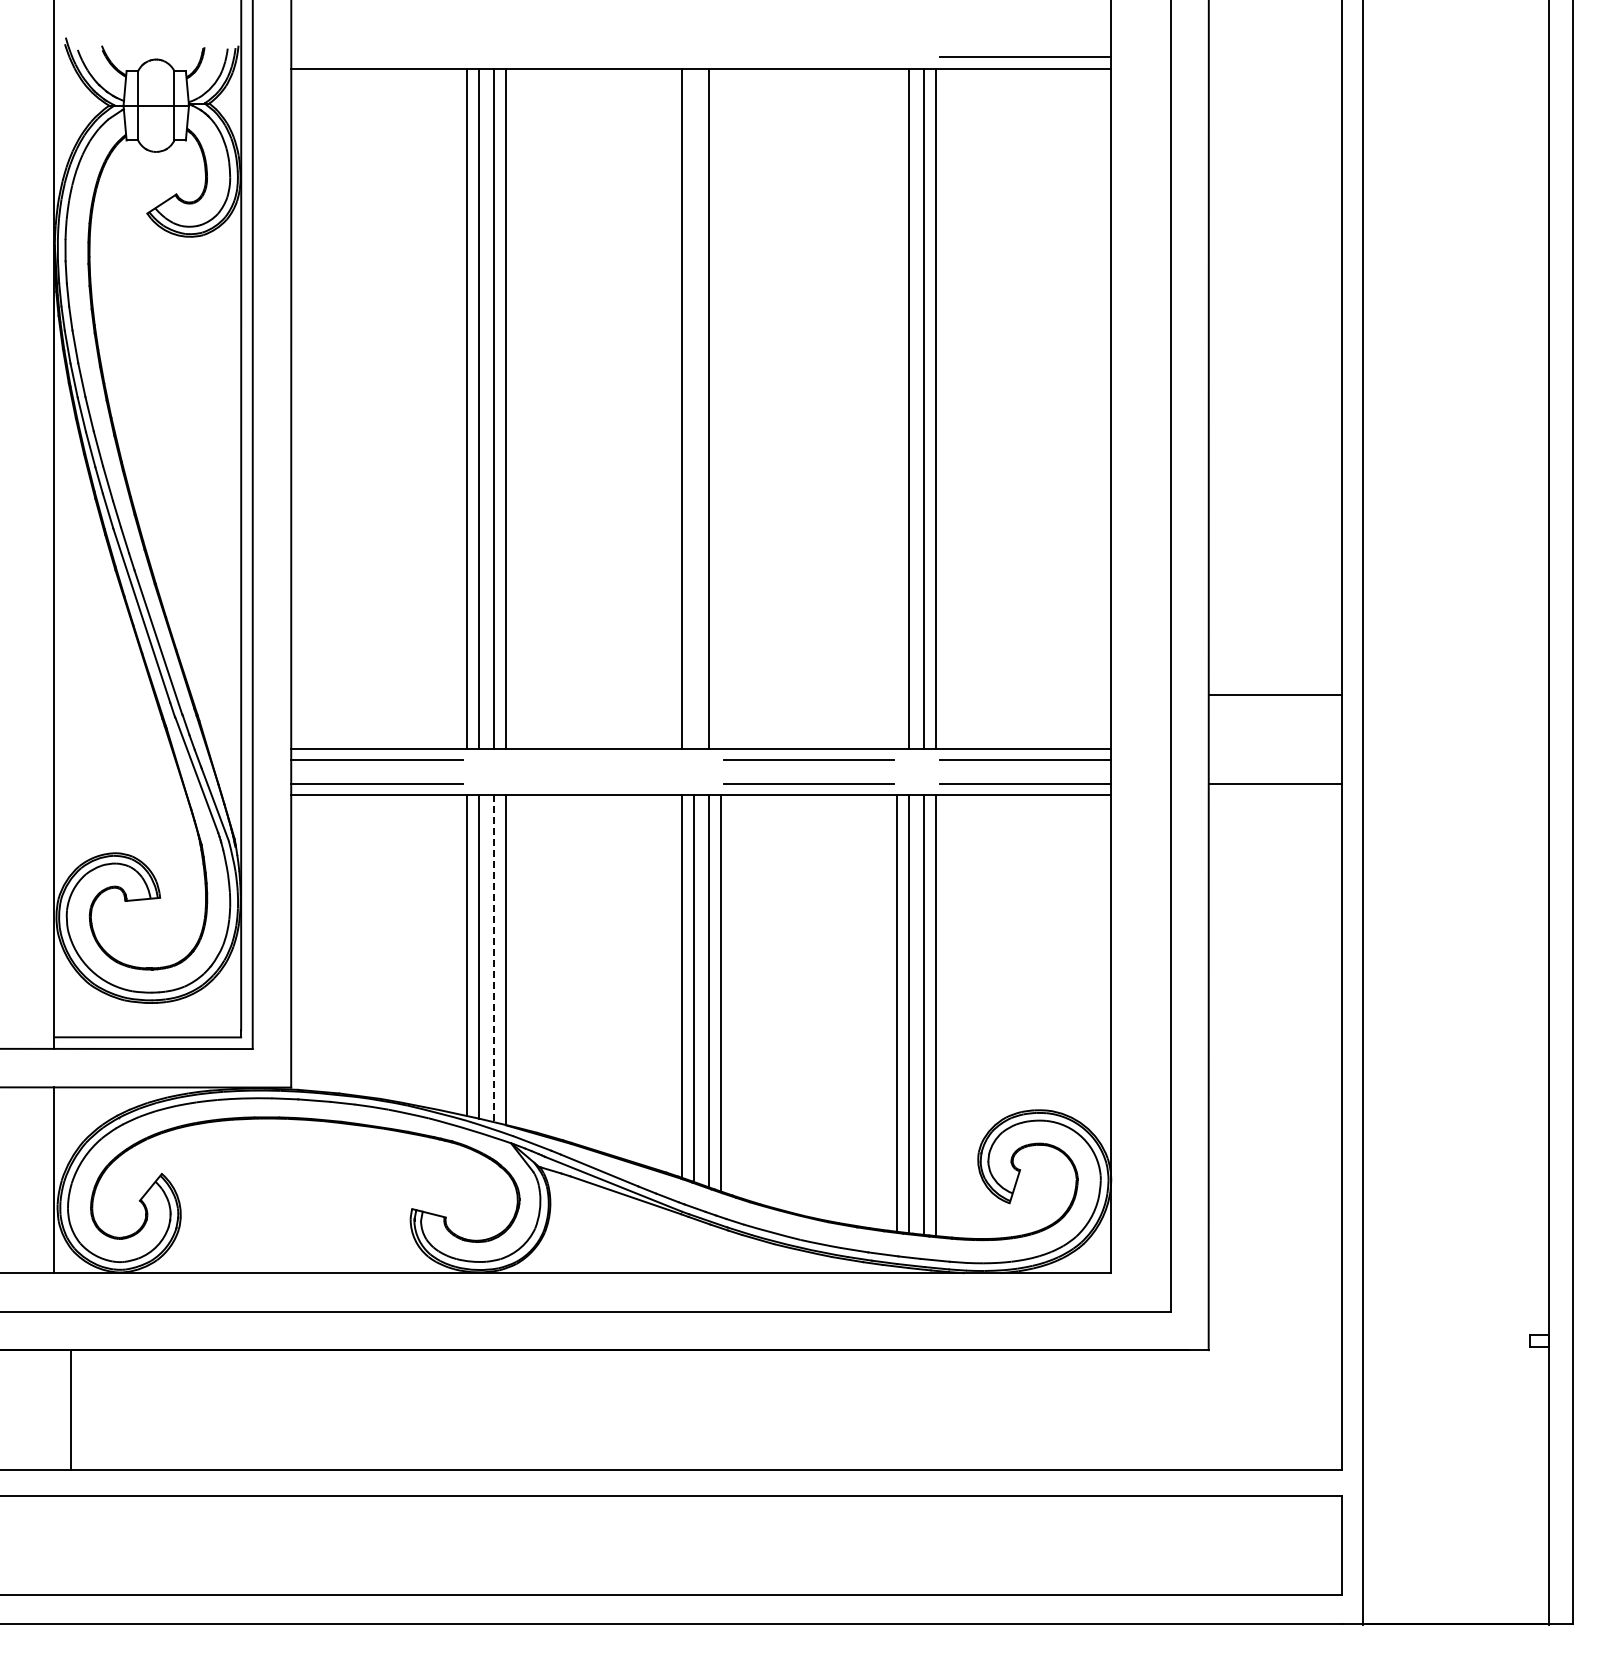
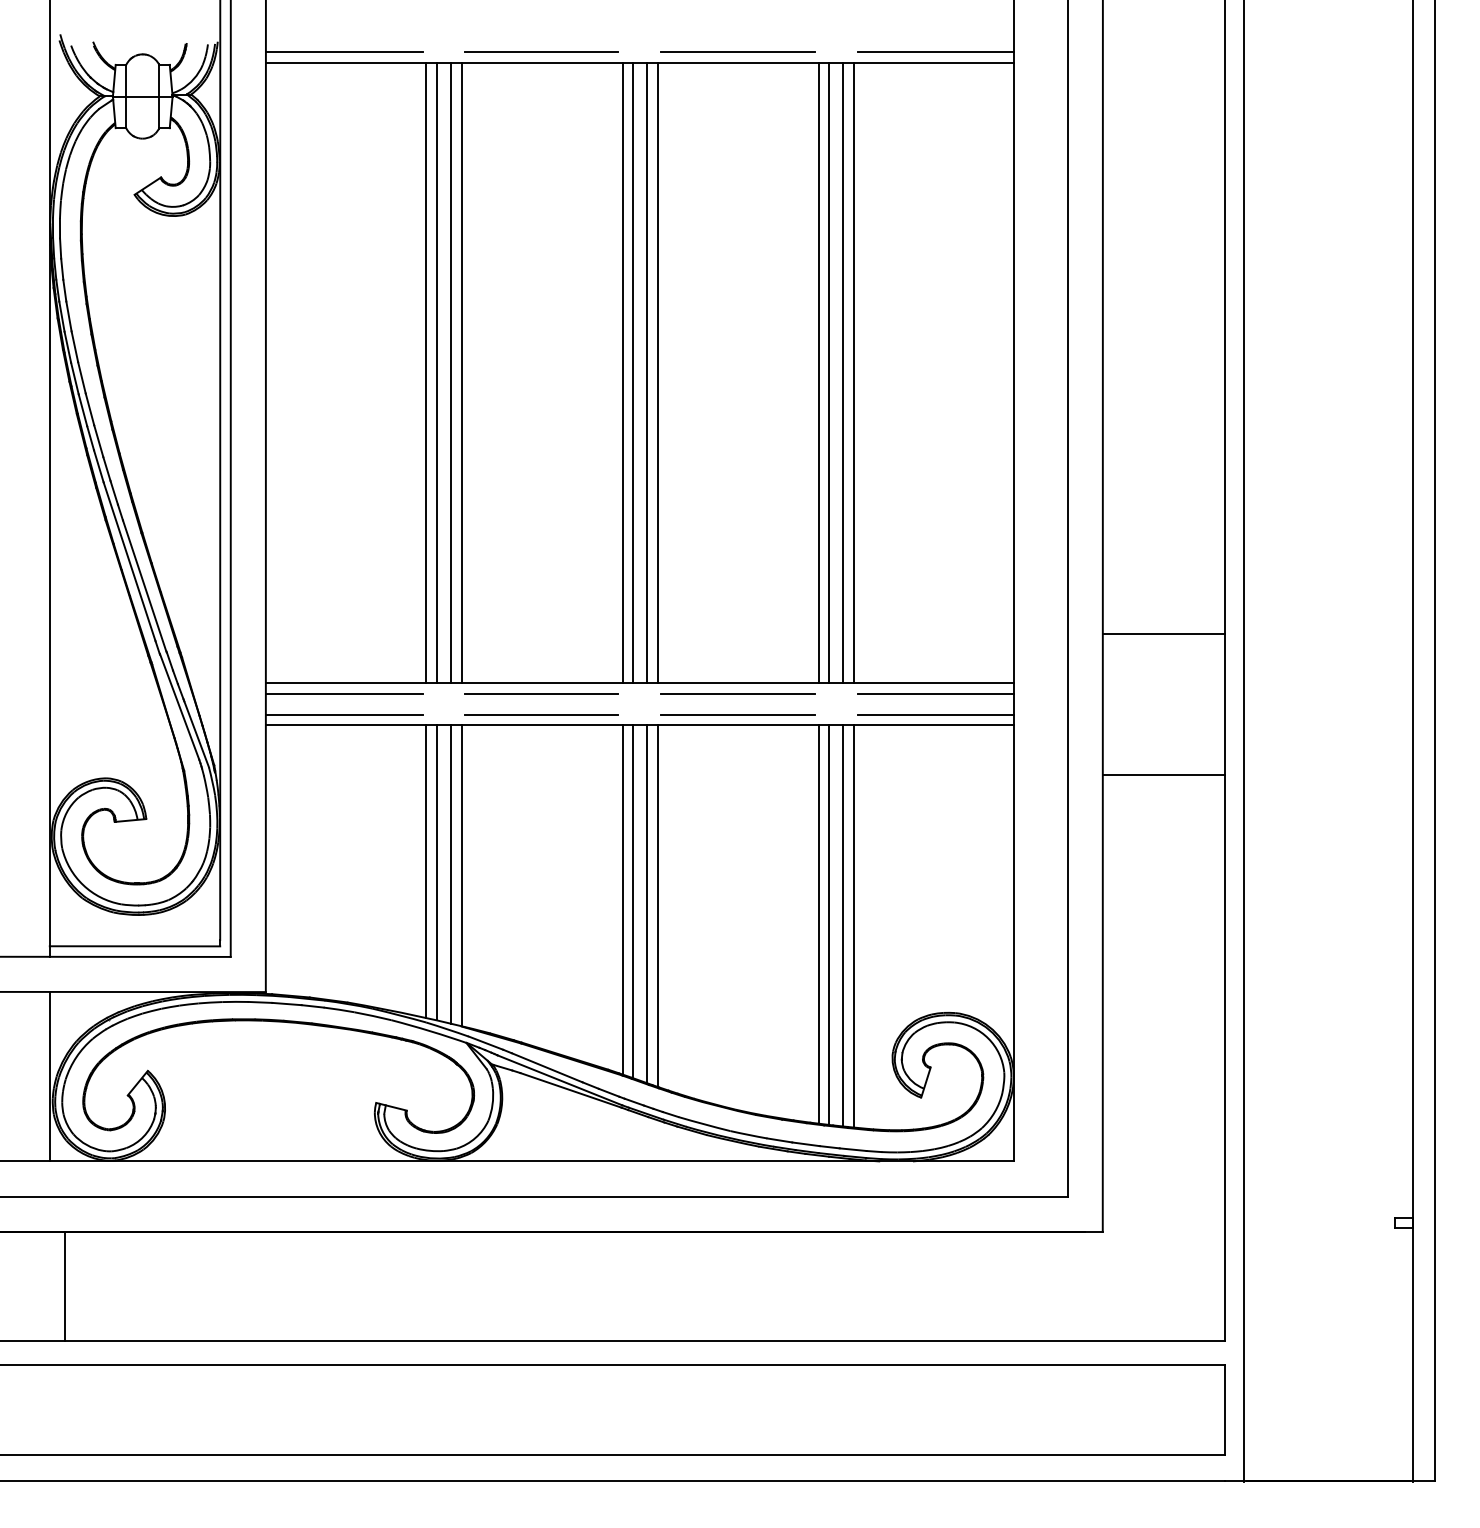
line: (593, 56) -> (541, 51), added
line: (376, 57) -> (343, 52), added
line: (808, 57) -> (737, 52), added
line: (693, 408) -> (632, 372), added
line: (720, 408) -> (657, 372), added
line: (897, 408) -> (818, 372), added
line: (593, 759) -> (541, 692), added
line: (593, 783) -> (541, 714), added
line: (1275, 784) -> (1163, 774), moved
line: (494, 958) -> (451, 874), dashed -> solid

